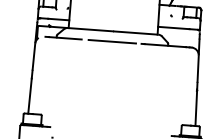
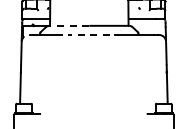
line: (89, 29) -> (68, 25), solid -> dashed
line: (112, 42) -> (89, 35), solid -> dashed

